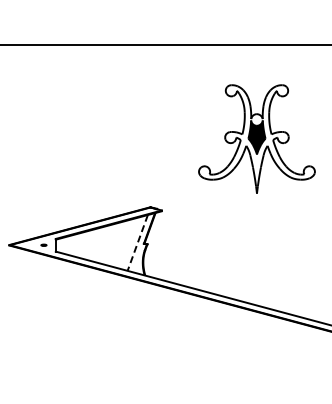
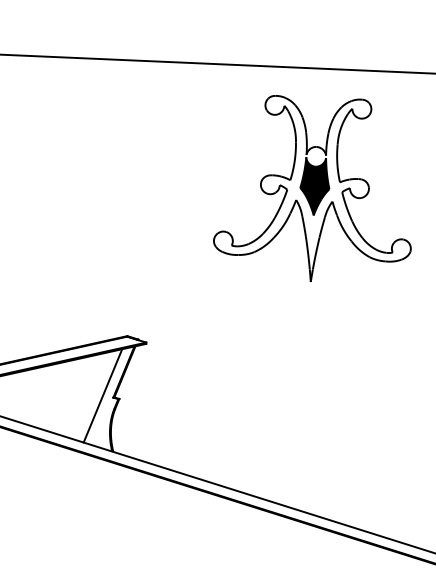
part: (256, 138) -> (314, 188), moved
line: (137, 242) -> (102, 395), dashed -> solid

